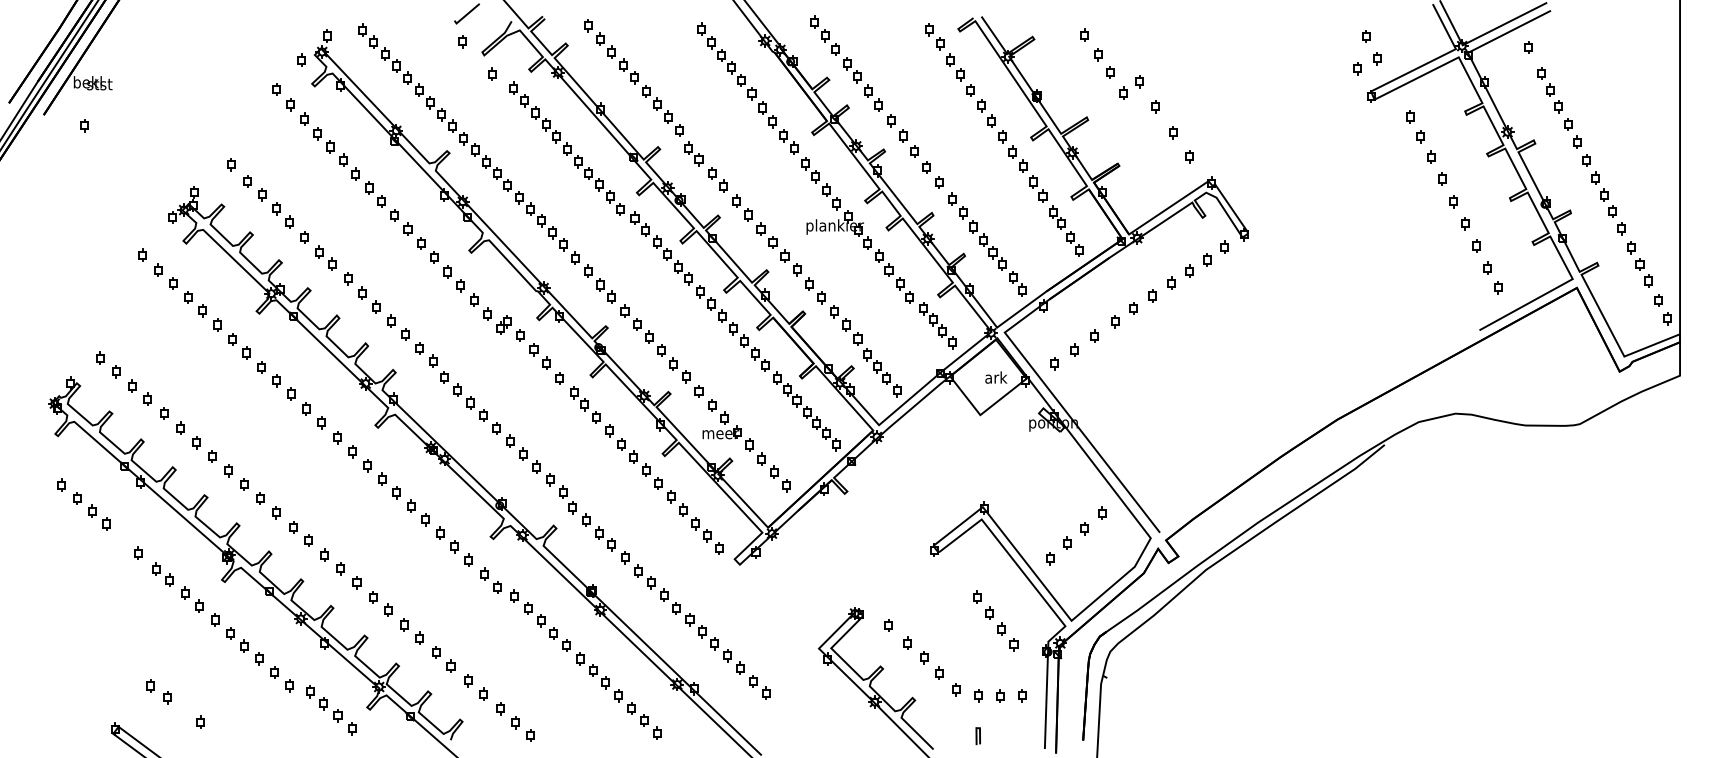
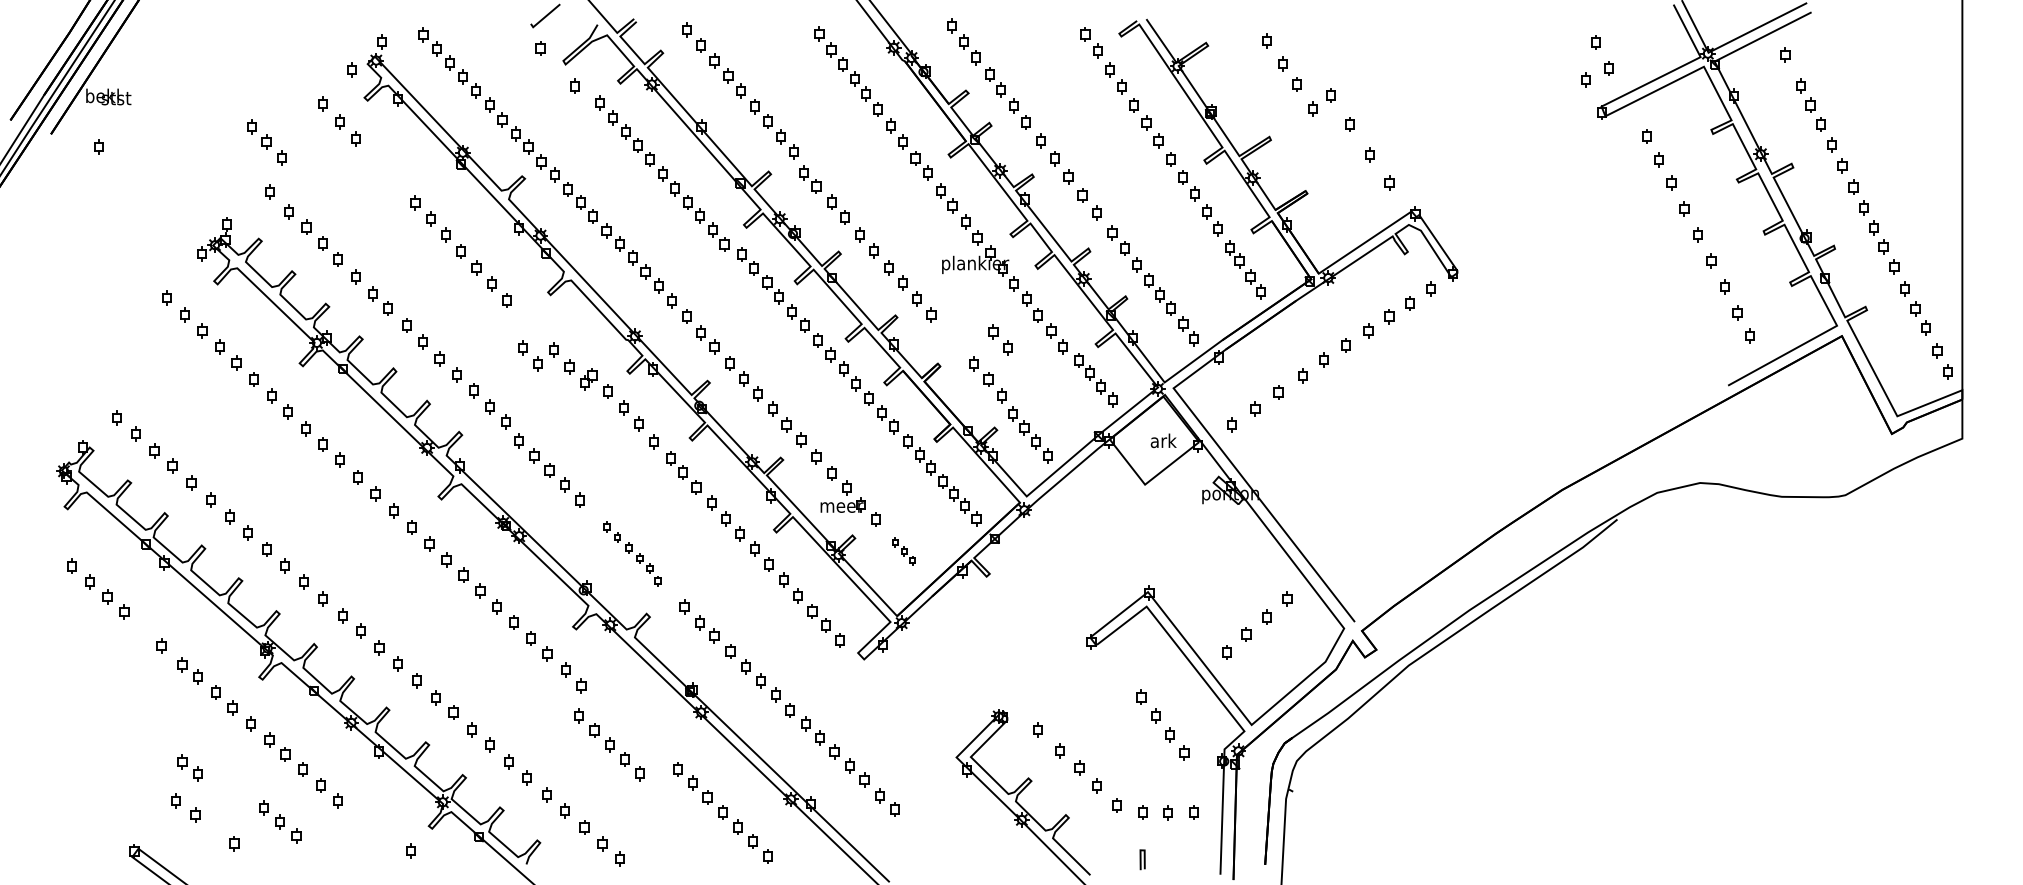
part: (330, 146) -> (266, 141), moved
part: (453, 278) -> (529, 355), moved
part: (815, 290) -> (1000, 339), moved
part: (773, 472) -> (903, 551), size x0.6
part: (541, 474) -> (632, 554), size x0.7
part: (540, 620) -> (609, 744), moved
part: (162, 657) -> (189, 767), added
part: (324, 703) -> (280, 821), moved

